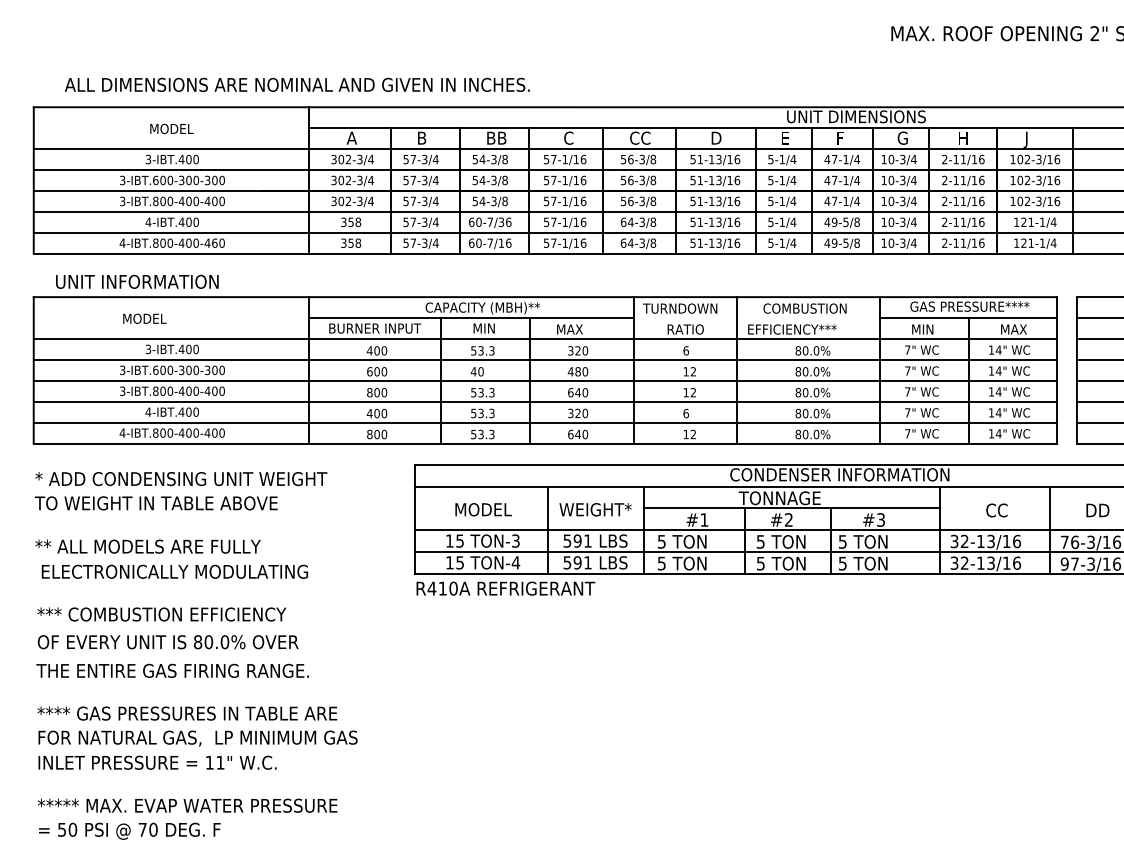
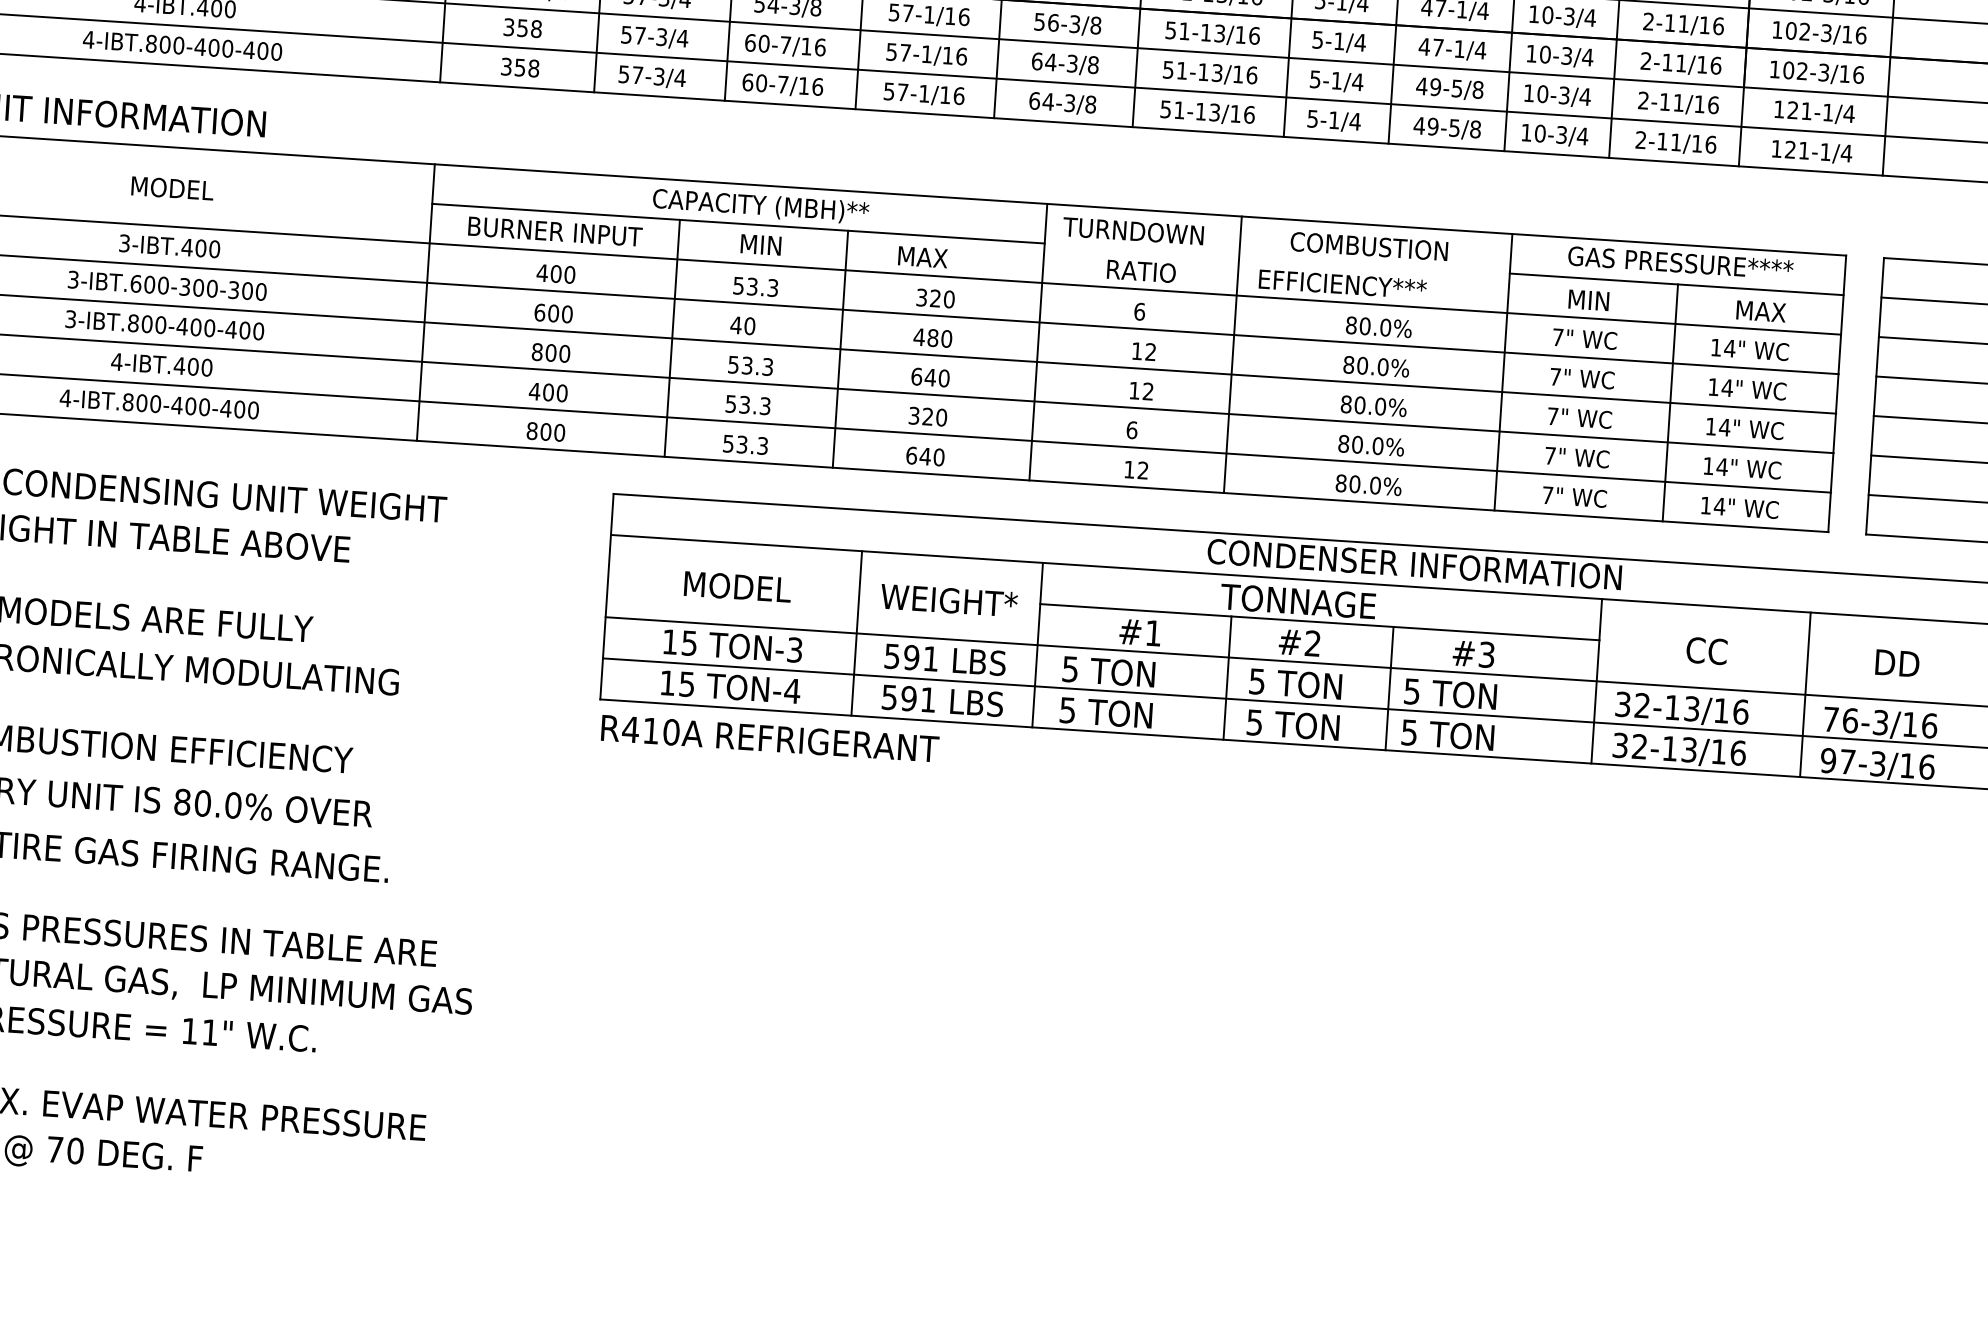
text: (501, 222) -> (806, 46), 60-7/36 -> 60-7/16
text: (214, 242) -> (262, 49), 4-IBT.800-400-460 -> 4-IBT.800-400-400
text: (144, 318) -> (171, 187), moved

